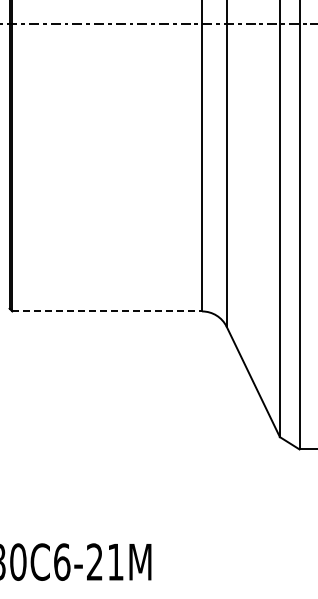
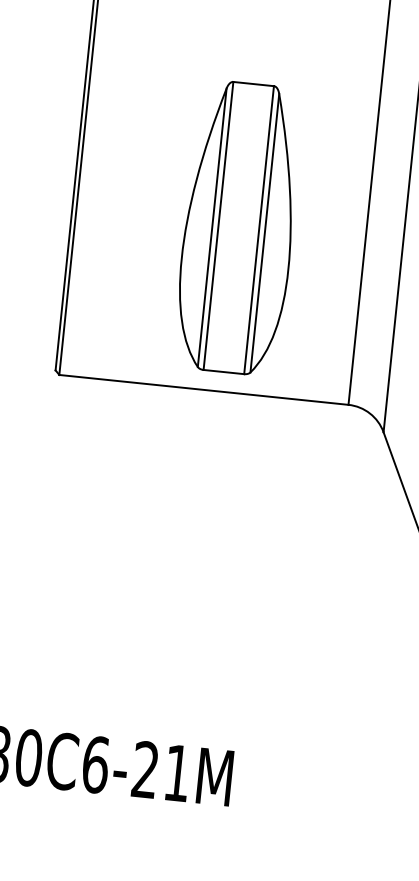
part: (118, 203) -> (238, 227), added
line: (107, 311) -> (204, 390), dashed -> solid

